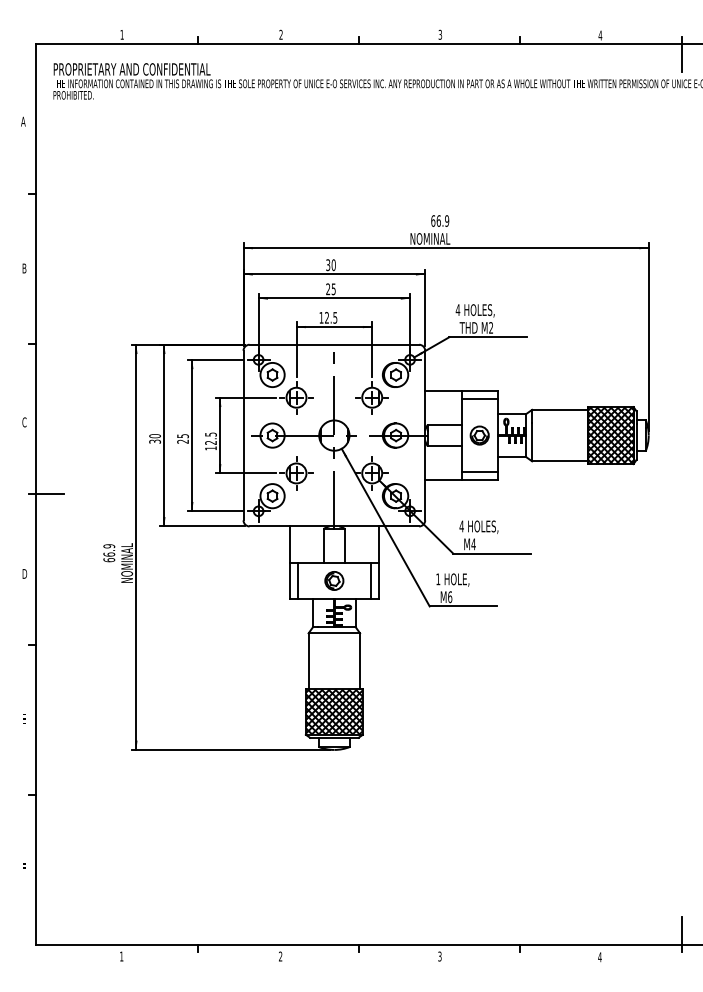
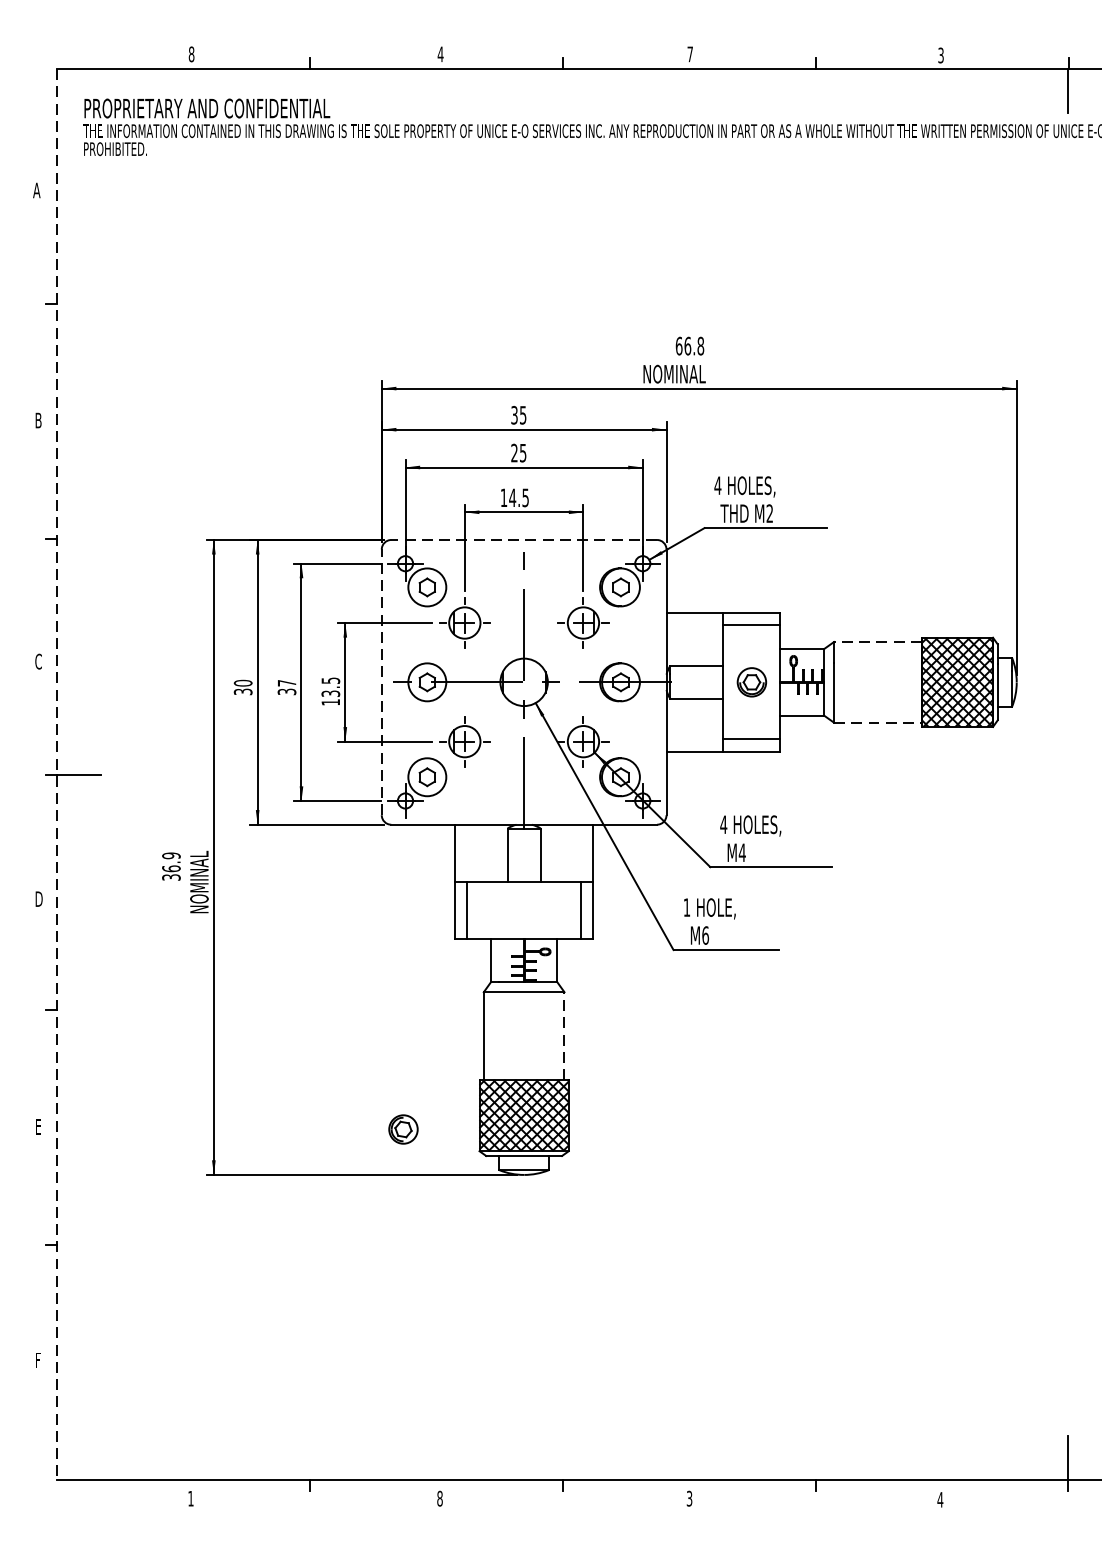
text: (121, 34) -> (190, 53), 1 -> 8
text: (280, 34) -> (439, 53), 2 -> 4
text: (440, 34) -> (690, 53), 3 -> 7
text: (600, 35) -> (941, 55), 4 -> 3
text: (447, 220) -> (701, 345), 66.9 -> 66.8
text: (333, 264) -> (522, 414), 30 -> 35
text: (326, 317) -> (511, 497), 12.5 -> 14.5
line: (334, 344) -> (524, 539), solid -> dashed
line: (559, 409) -> (876, 641), solid -> dashed
line: (243, 435) -> (381, 682), solid -> dashed
text: (182, 438) -> (286, 686), 25 -> 37
text: (211, 442) -> (331, 693), 12.5 -> 13.5
line: (560, 461) -> (878, 722), solid -> dashed
line: (36, 495) -> (57, 776), solid -> dashed
text: (109, 560) -> (171, 878), 66.9 -> 36.9
part: (334, 580) -> (403, 1128), moved
line: (360, 660) -> (565, 1034), solid -> dashed
text: (280, 956) -> (439, 1498), 2 -> 8

